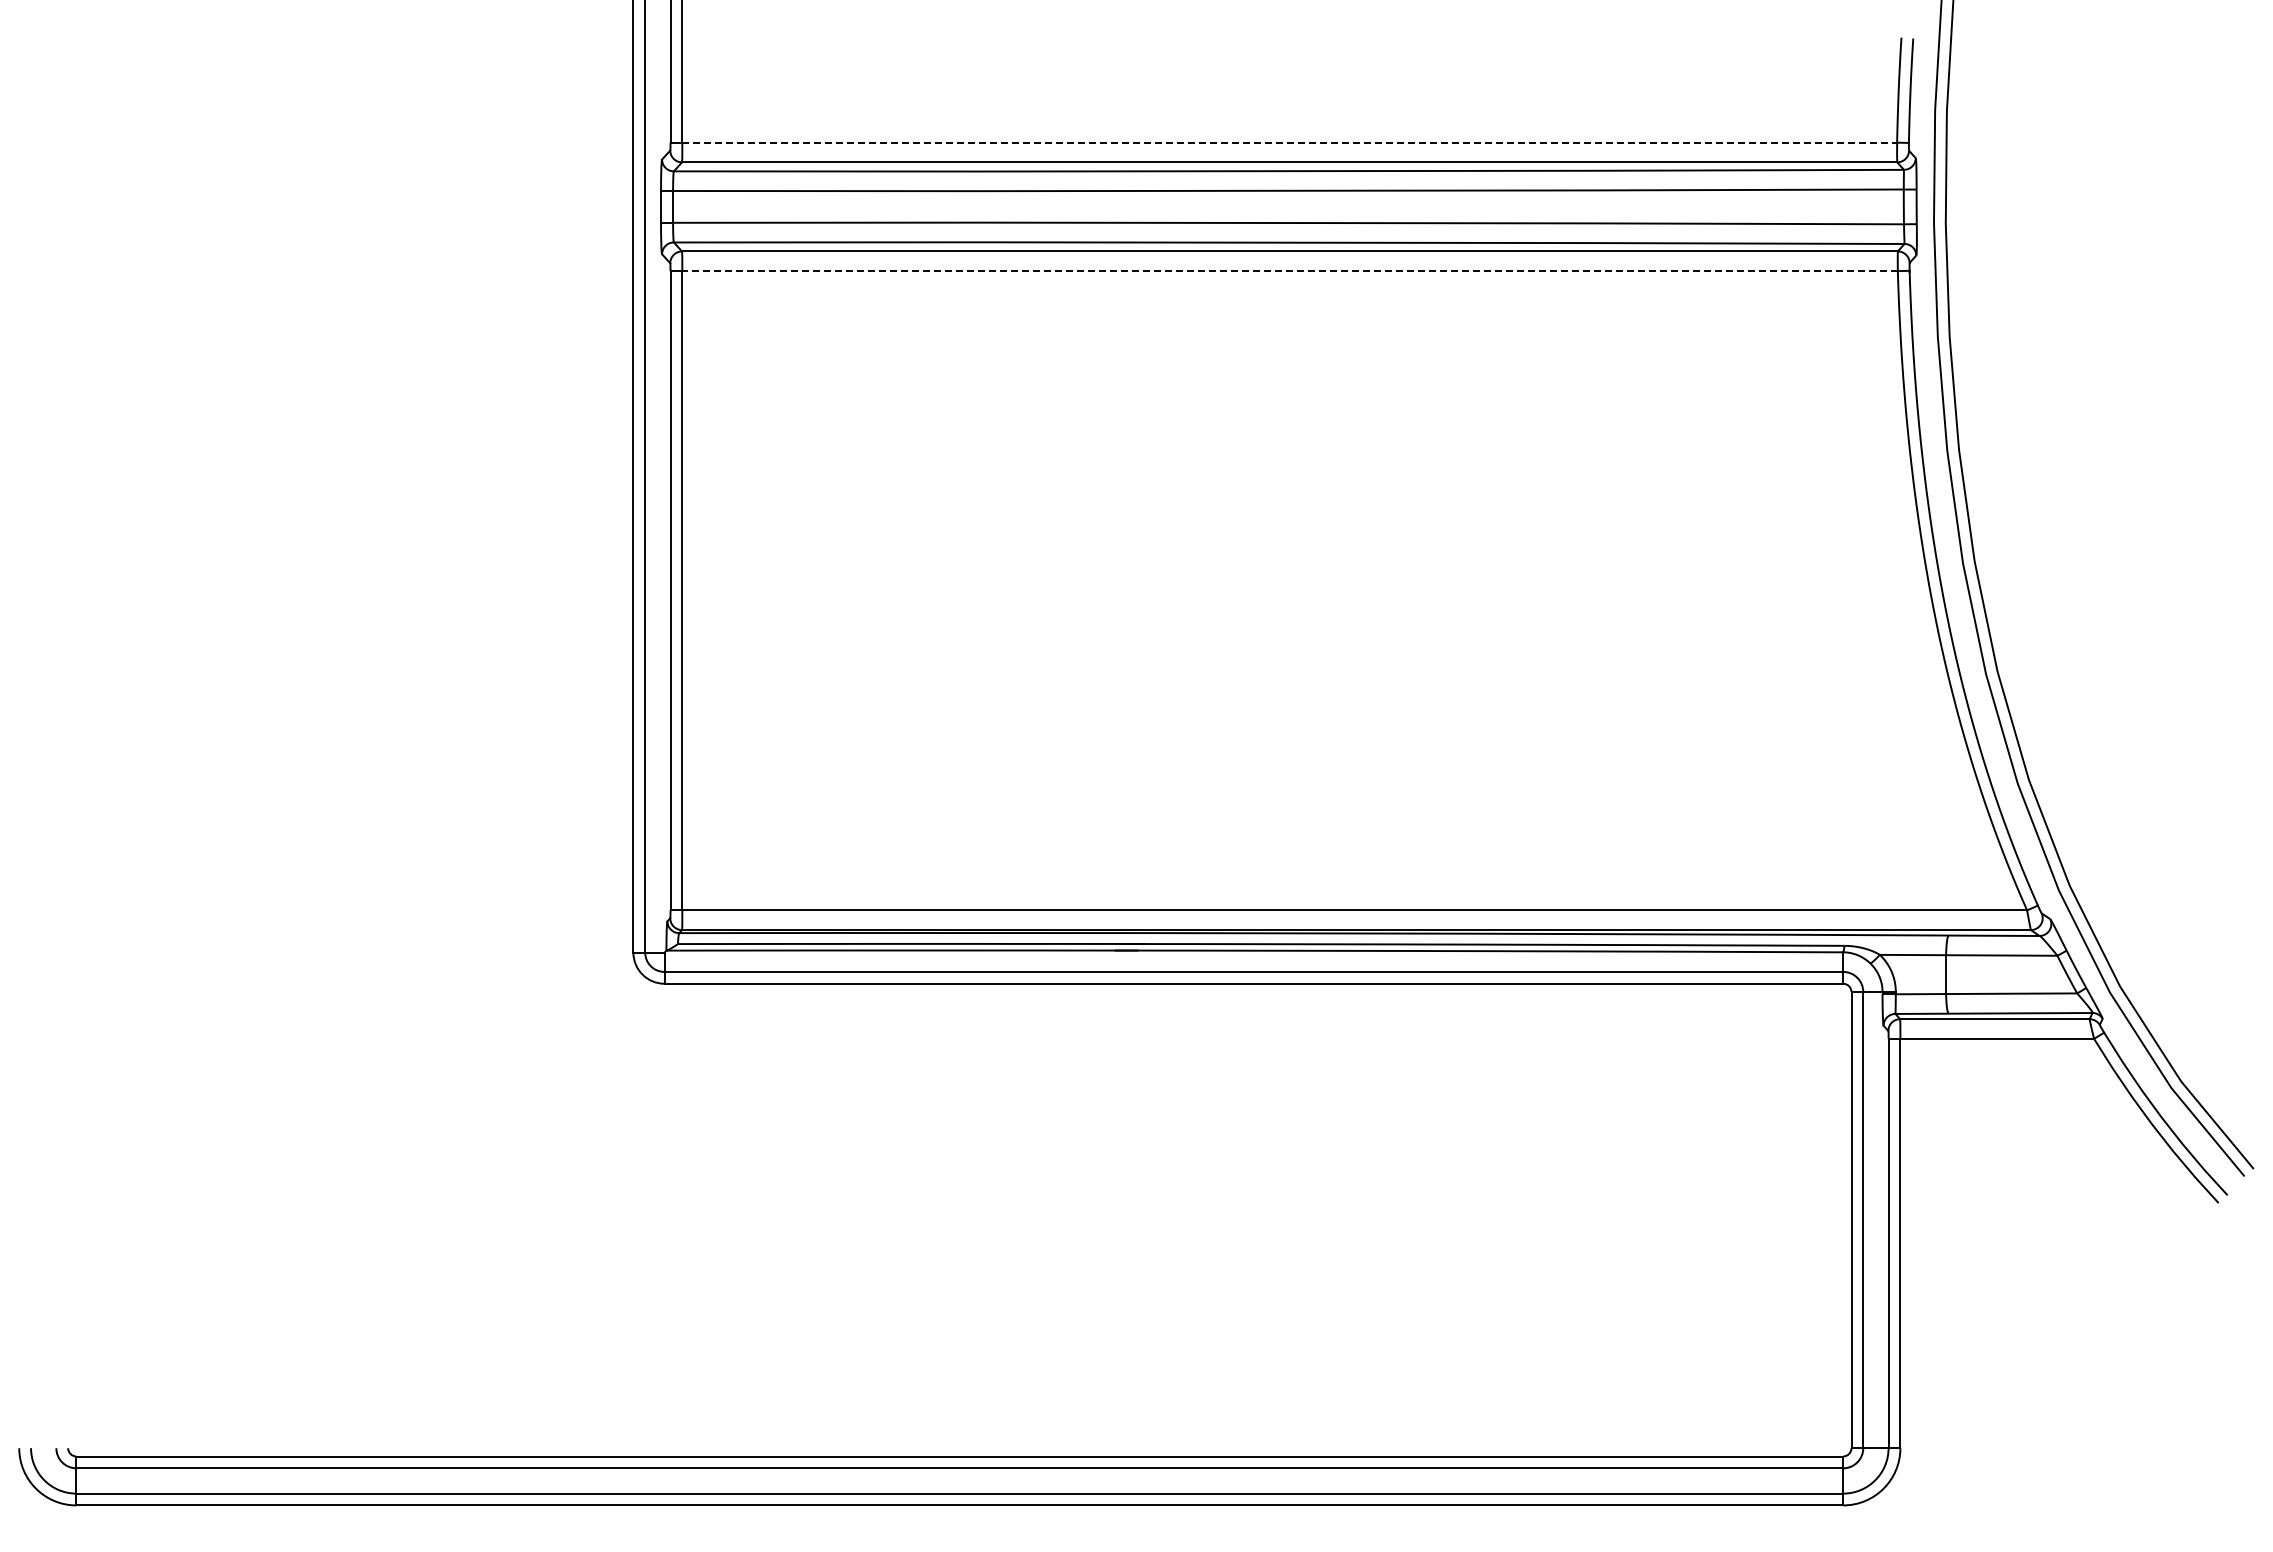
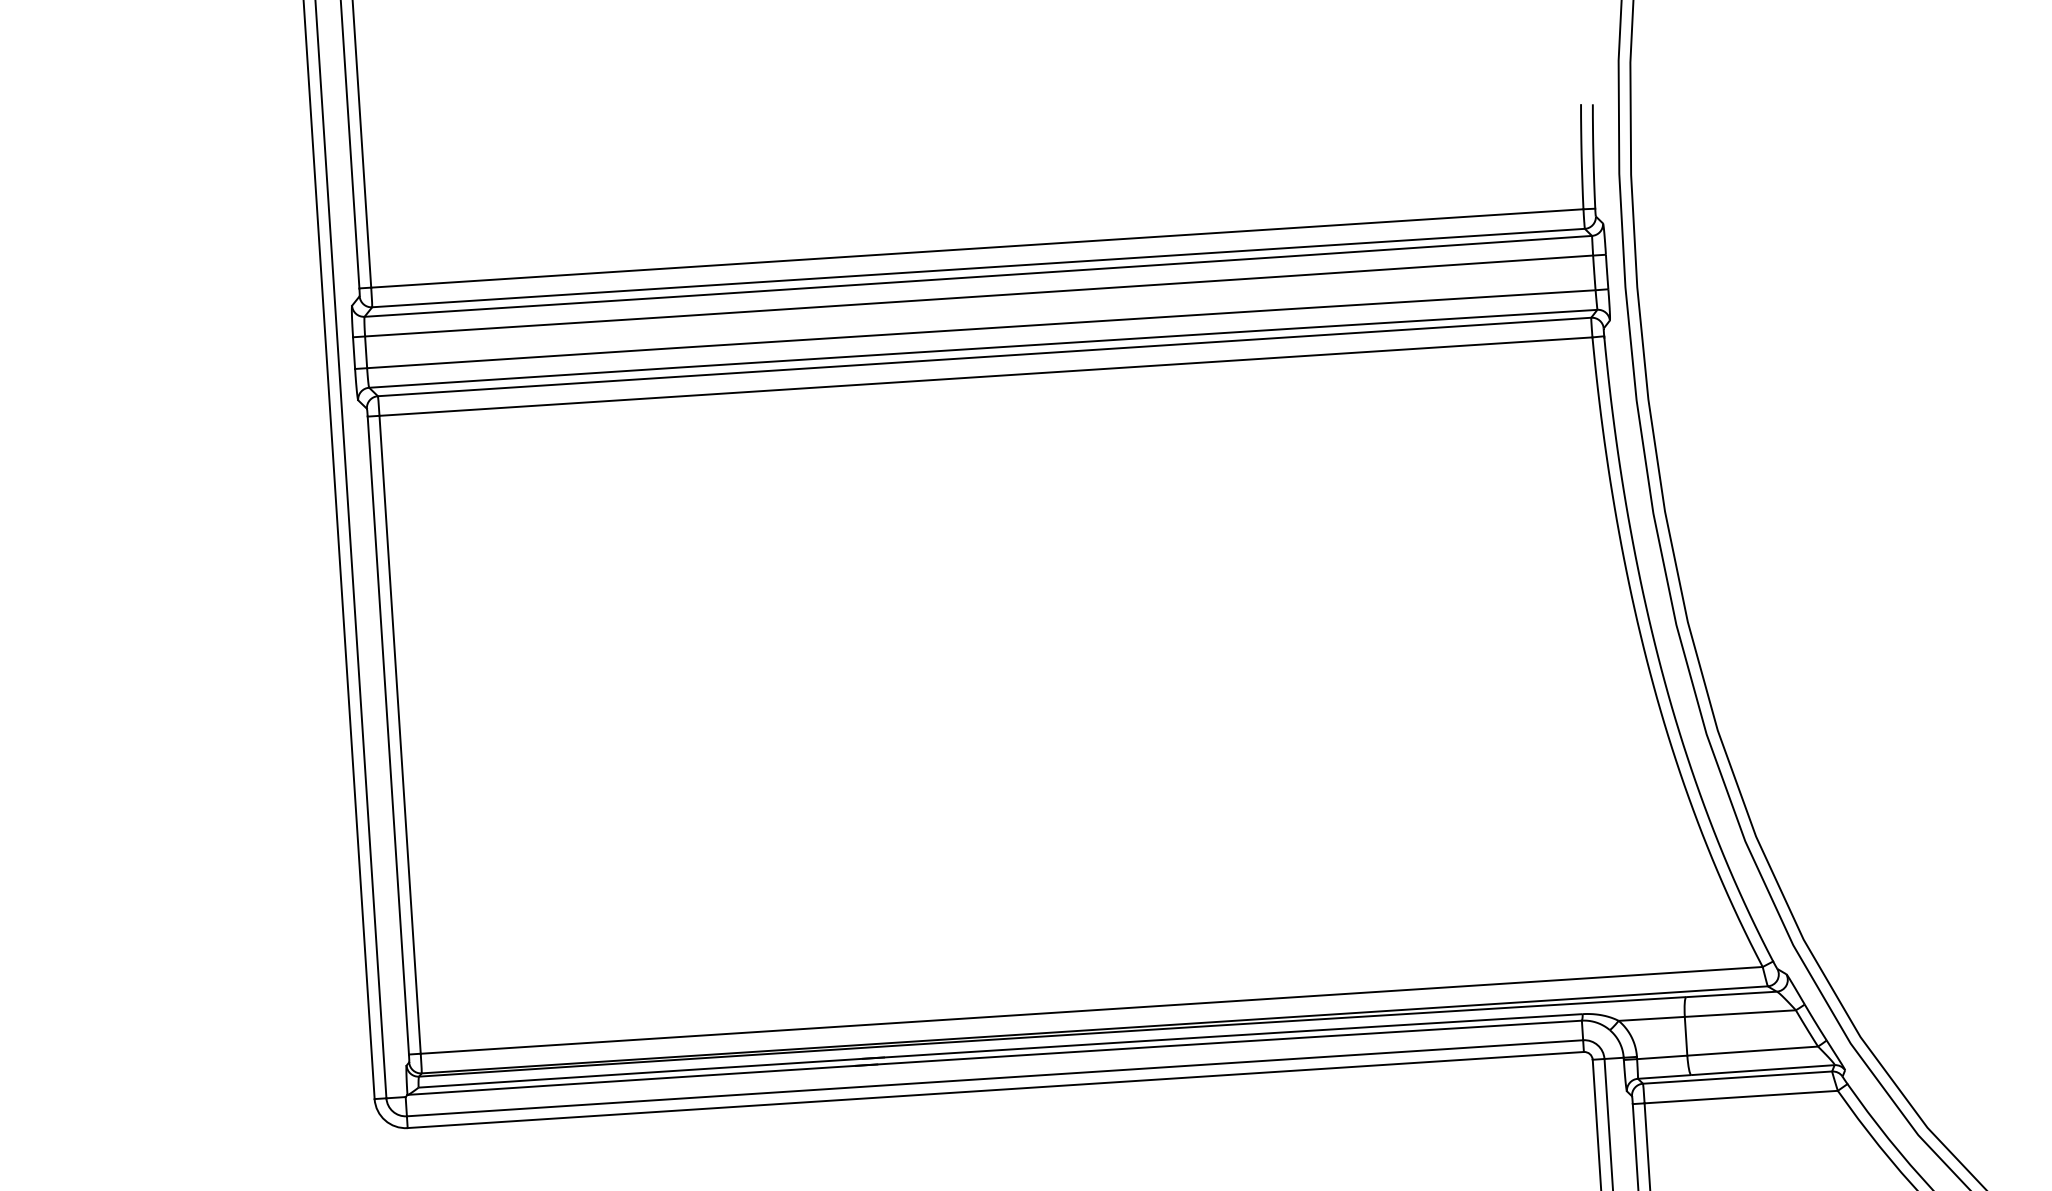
line: (1290, 142) -> (978, 248), dashed -> solid
line: (1290, 271) -> (986, 376), dashed -> solid

